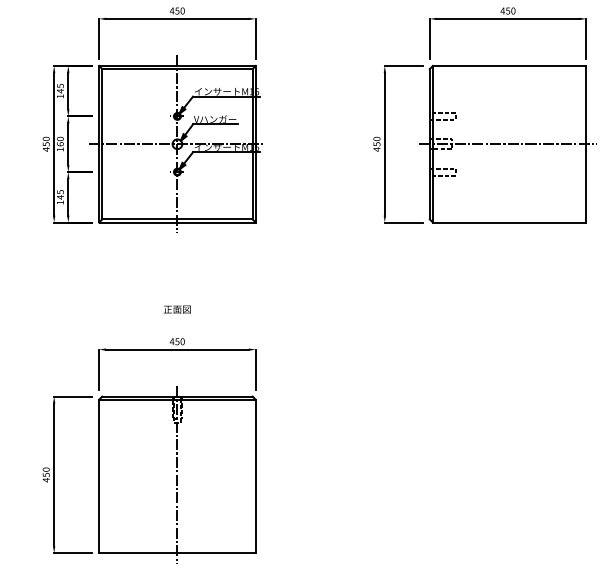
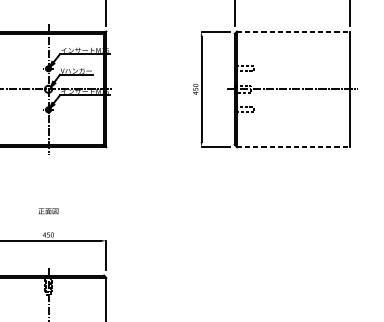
line: (509, 65) -> (293, 31), solid -> dashed
line: (509, 222) -> (293, 147), solid -> dashed

